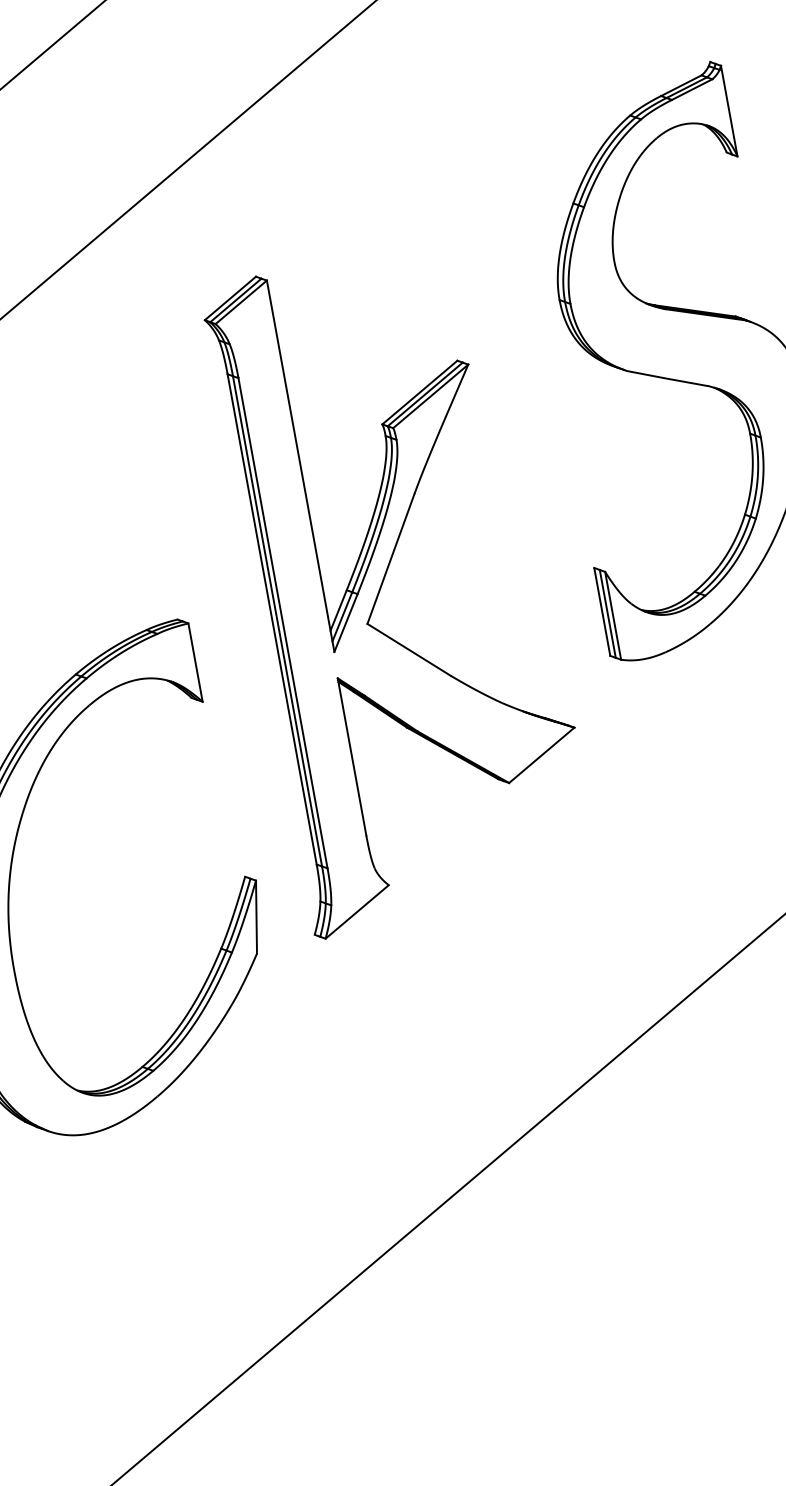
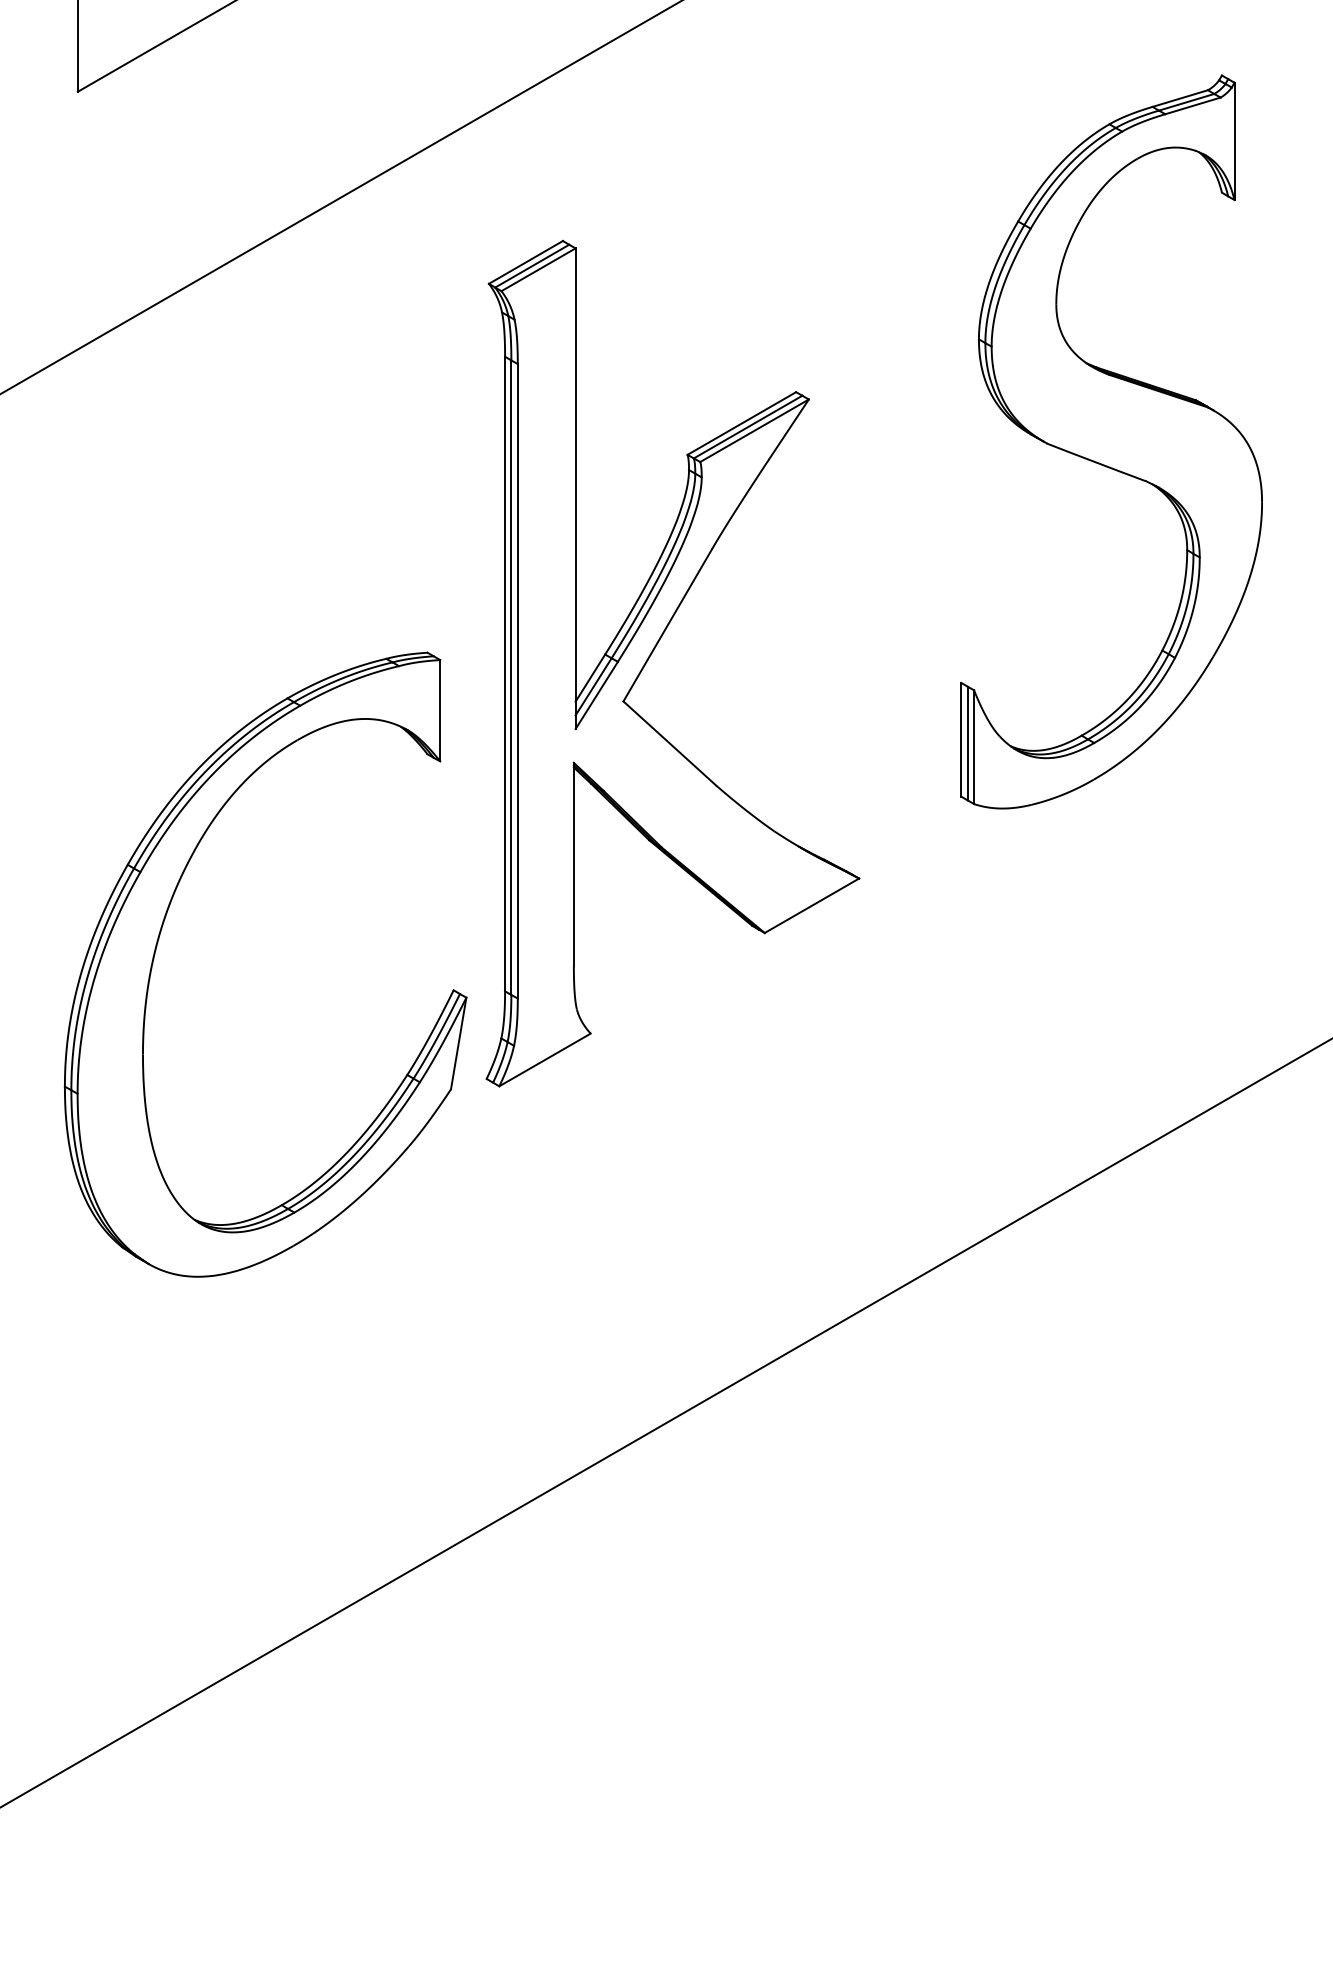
part: (384, 580) -> (654, 650), moved

